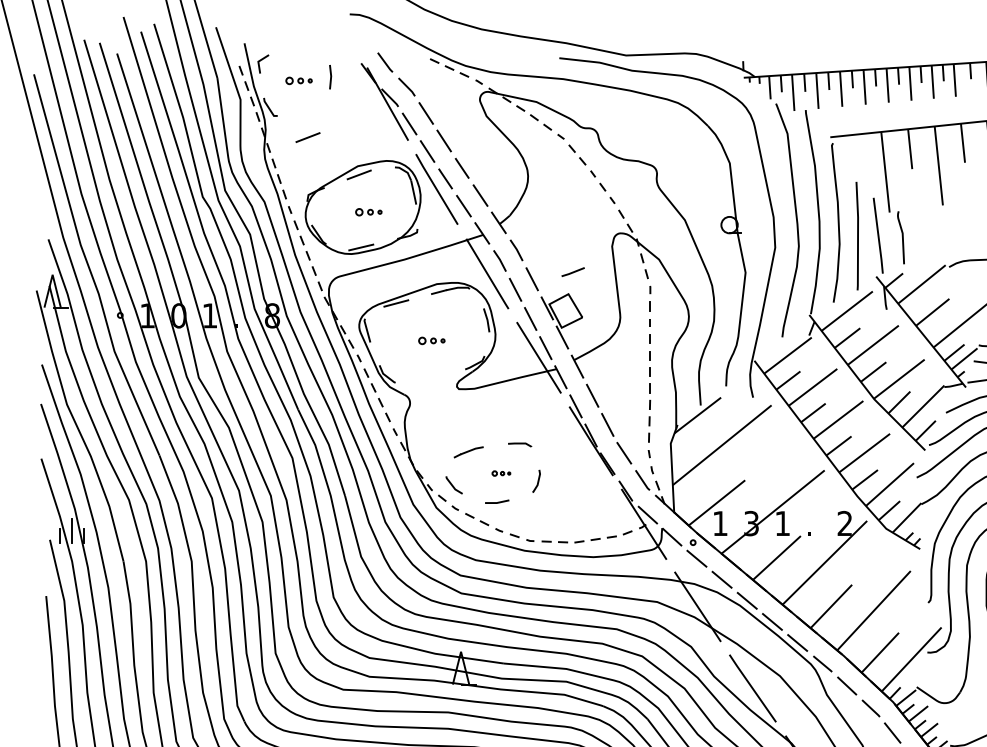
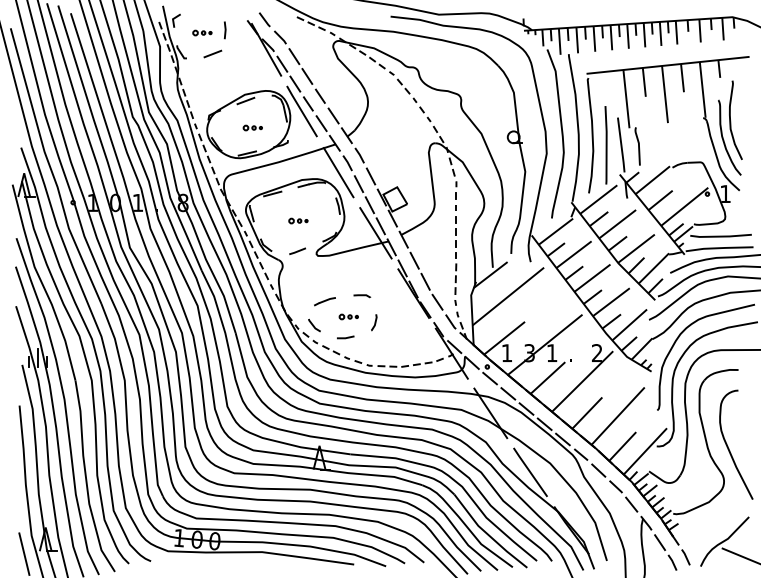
line: (307, 136) -> (212, 53), moved
line: (573, 270) -> (297, 250), moved
part: (501, 472) -> (348, 316), size x1.43

